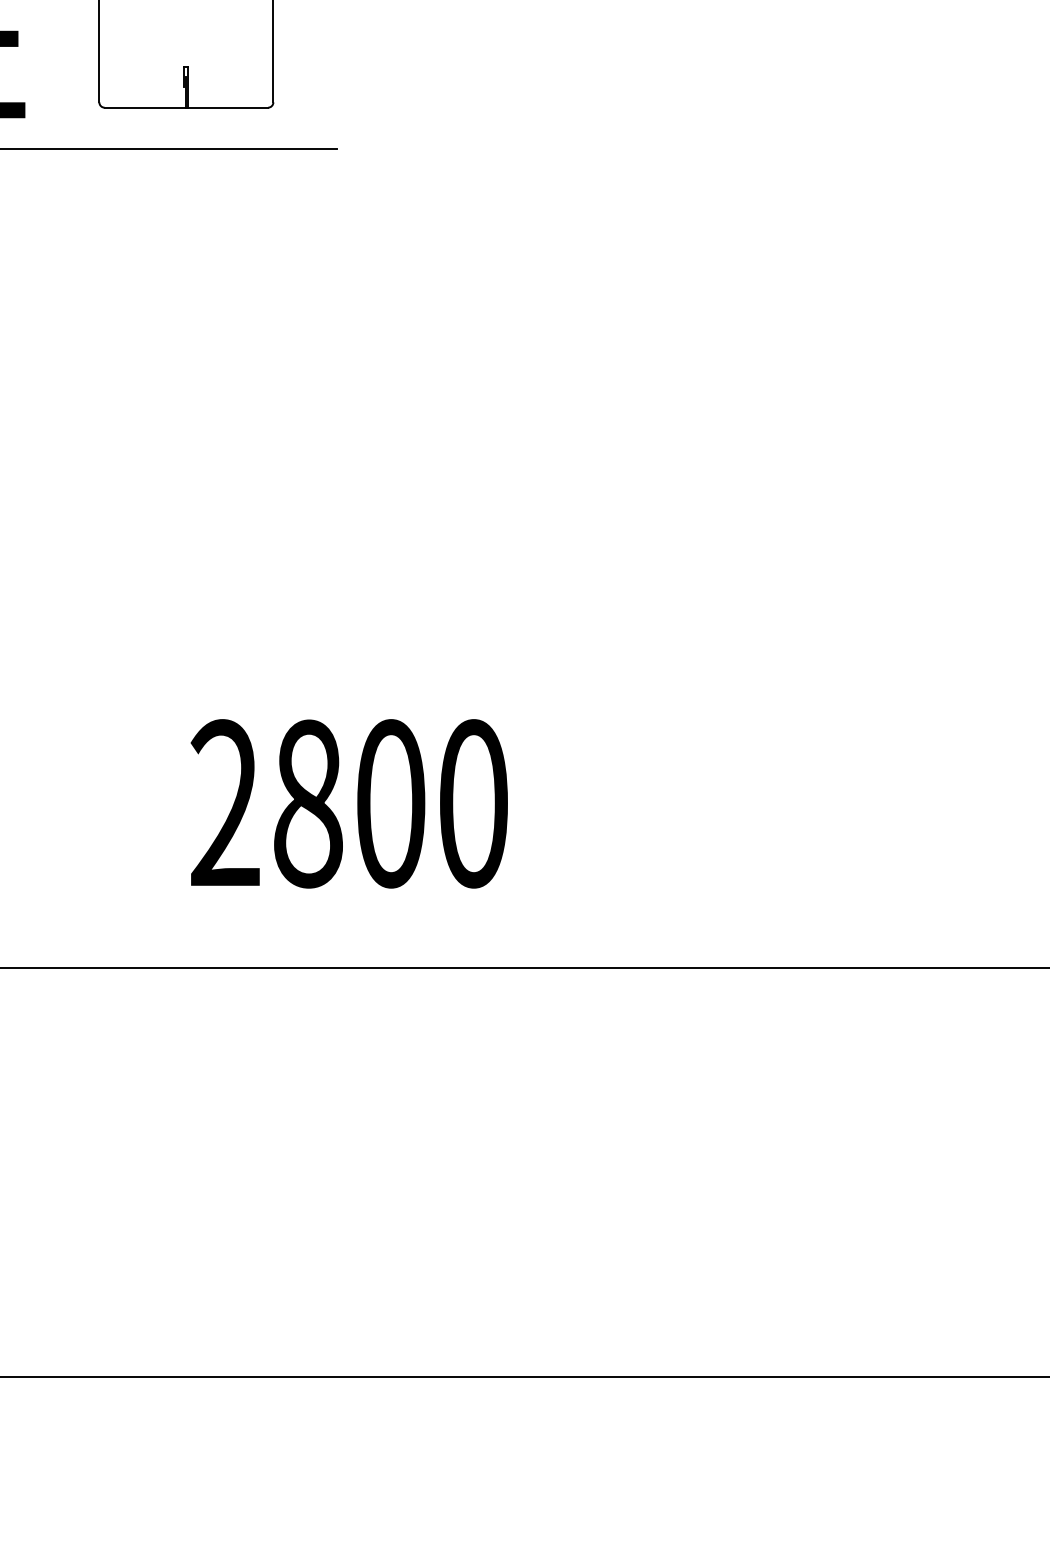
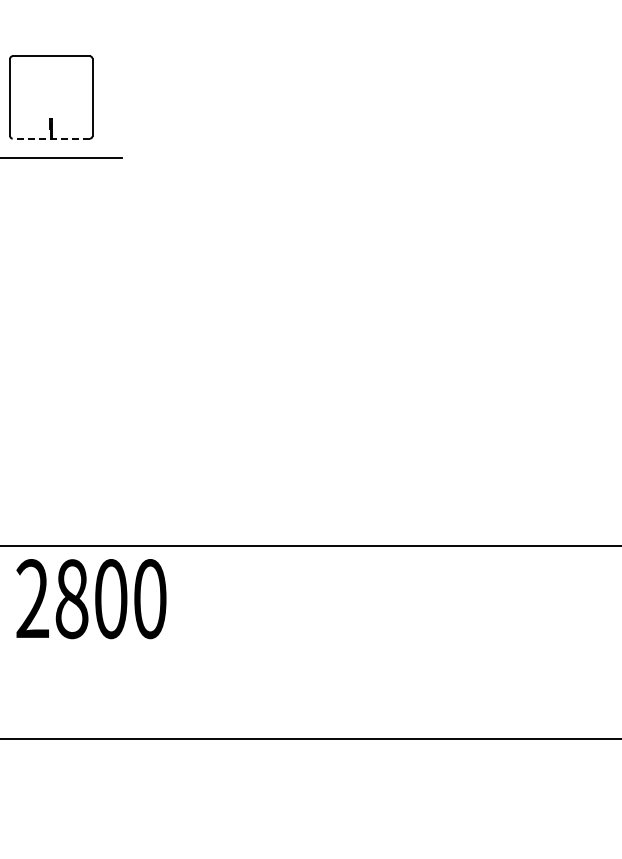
line: (186, 107) -> (51, 138), solid -> dashed
text: (349, 804) -> (91, 599), moved

